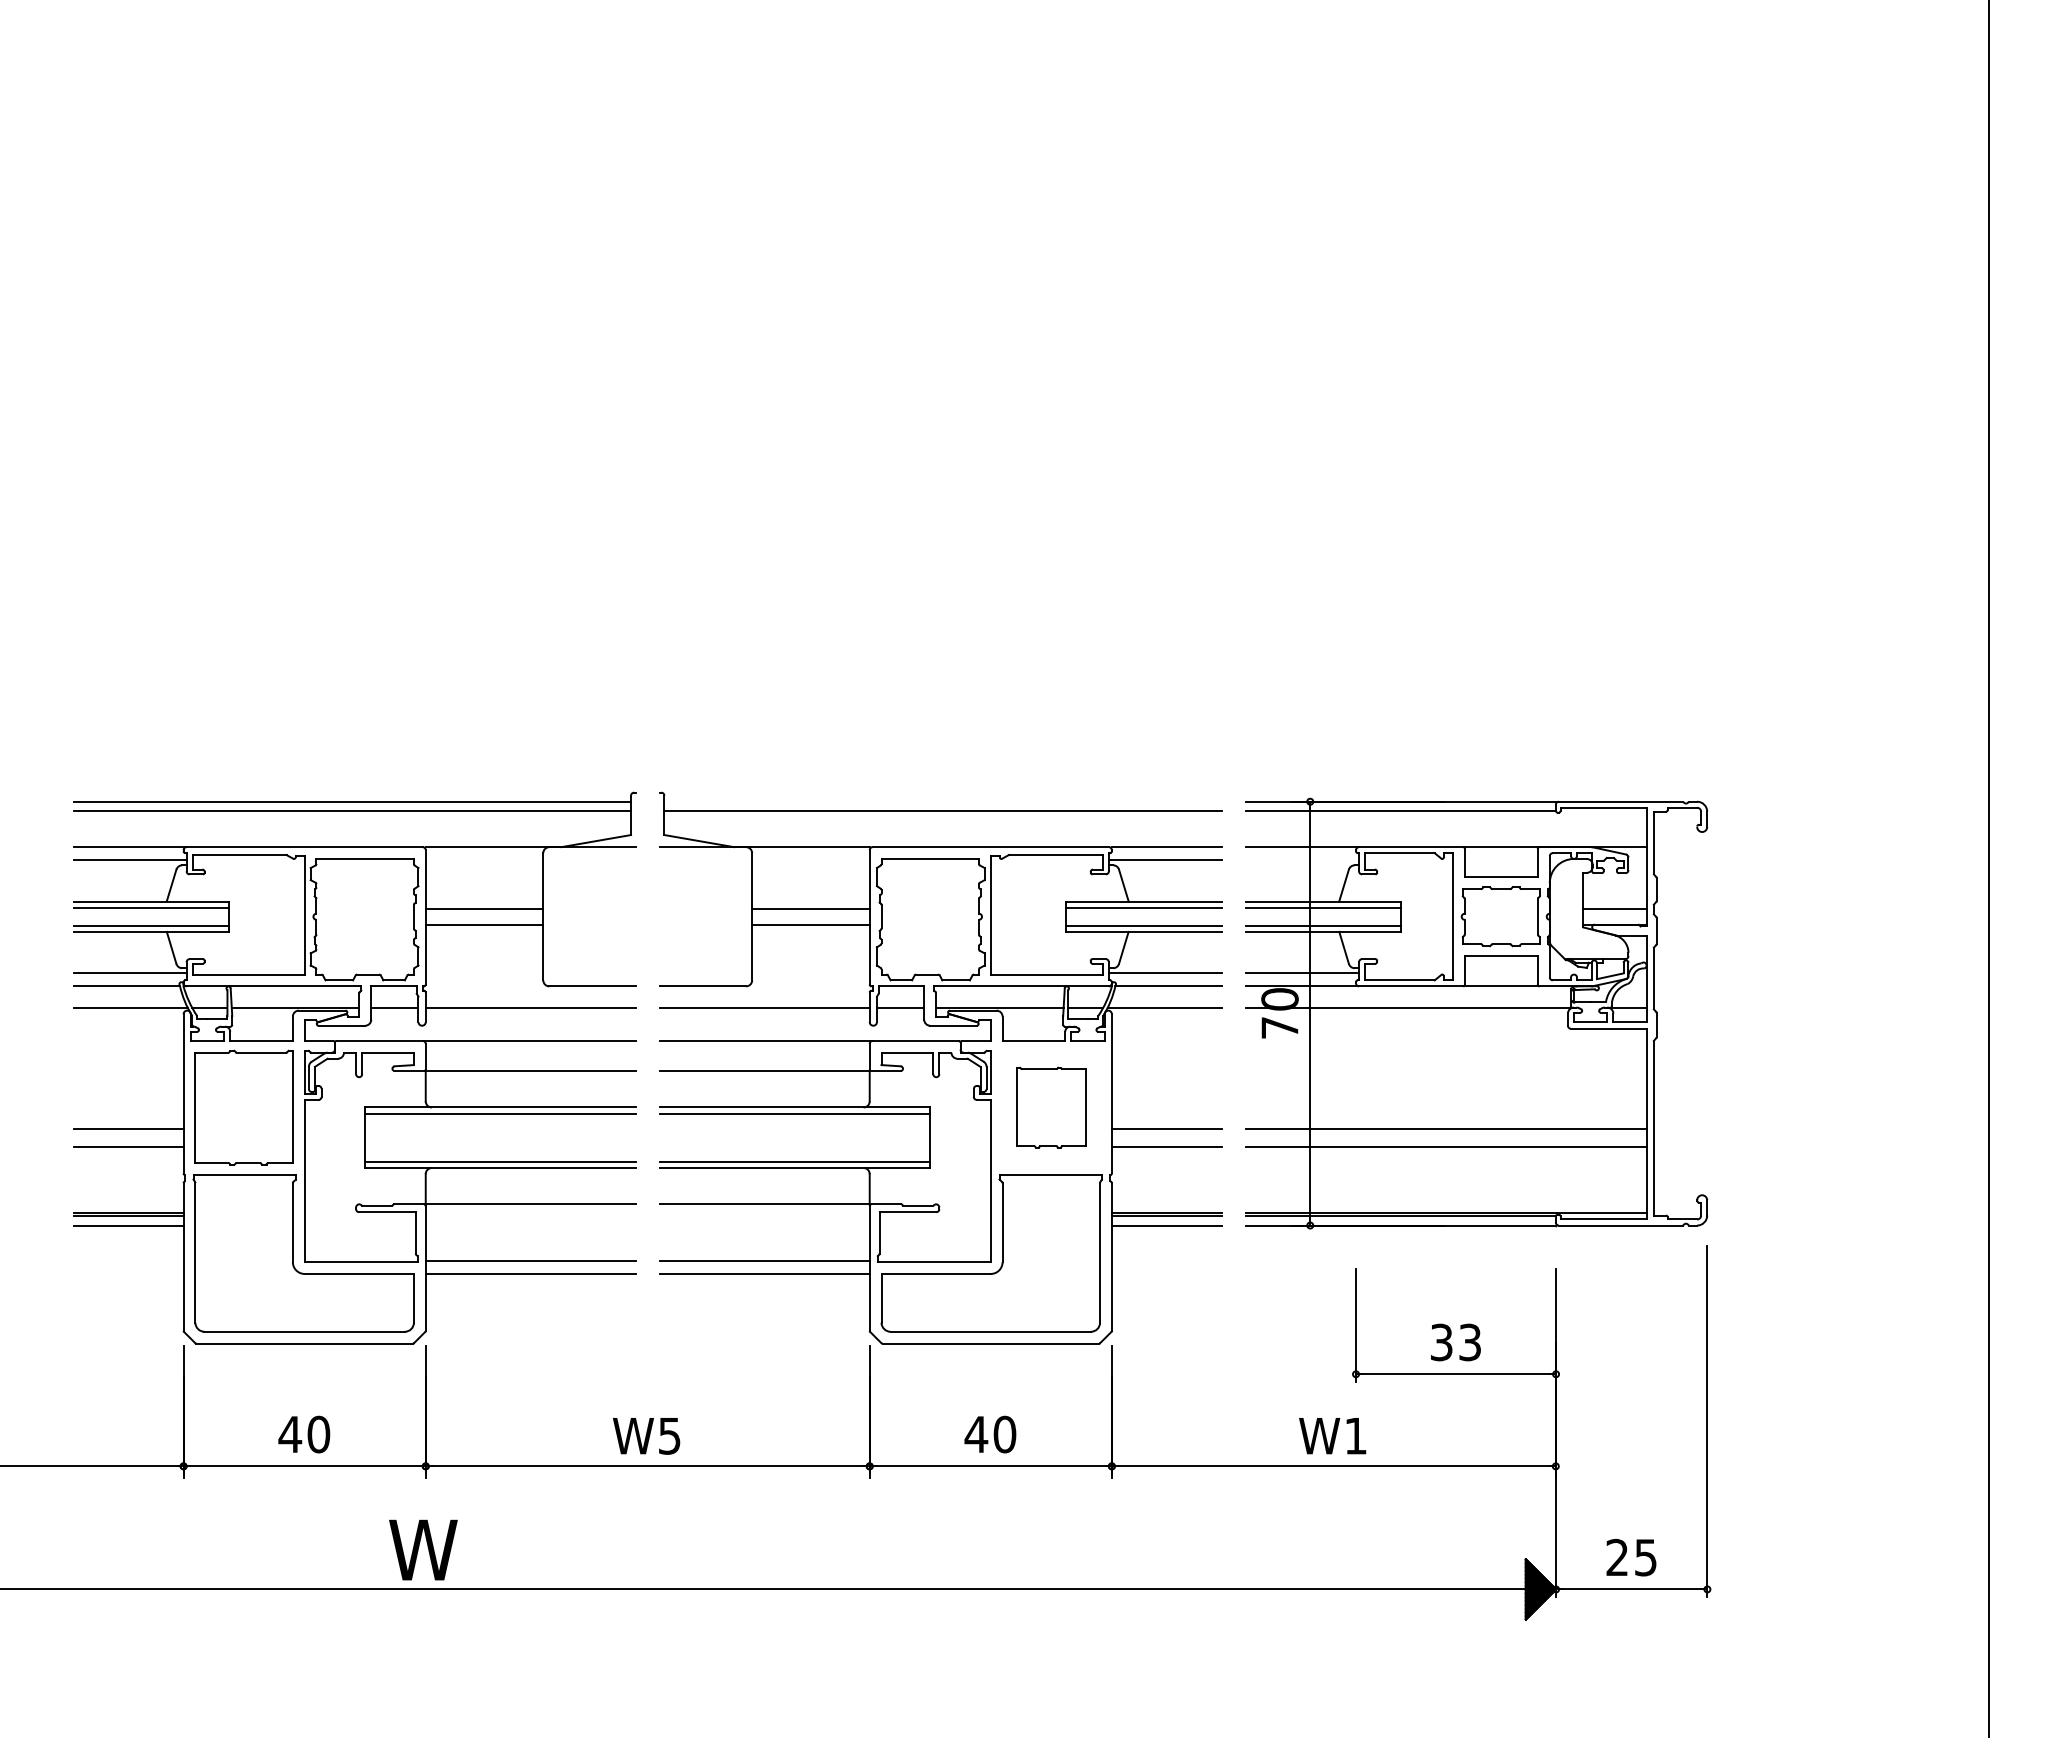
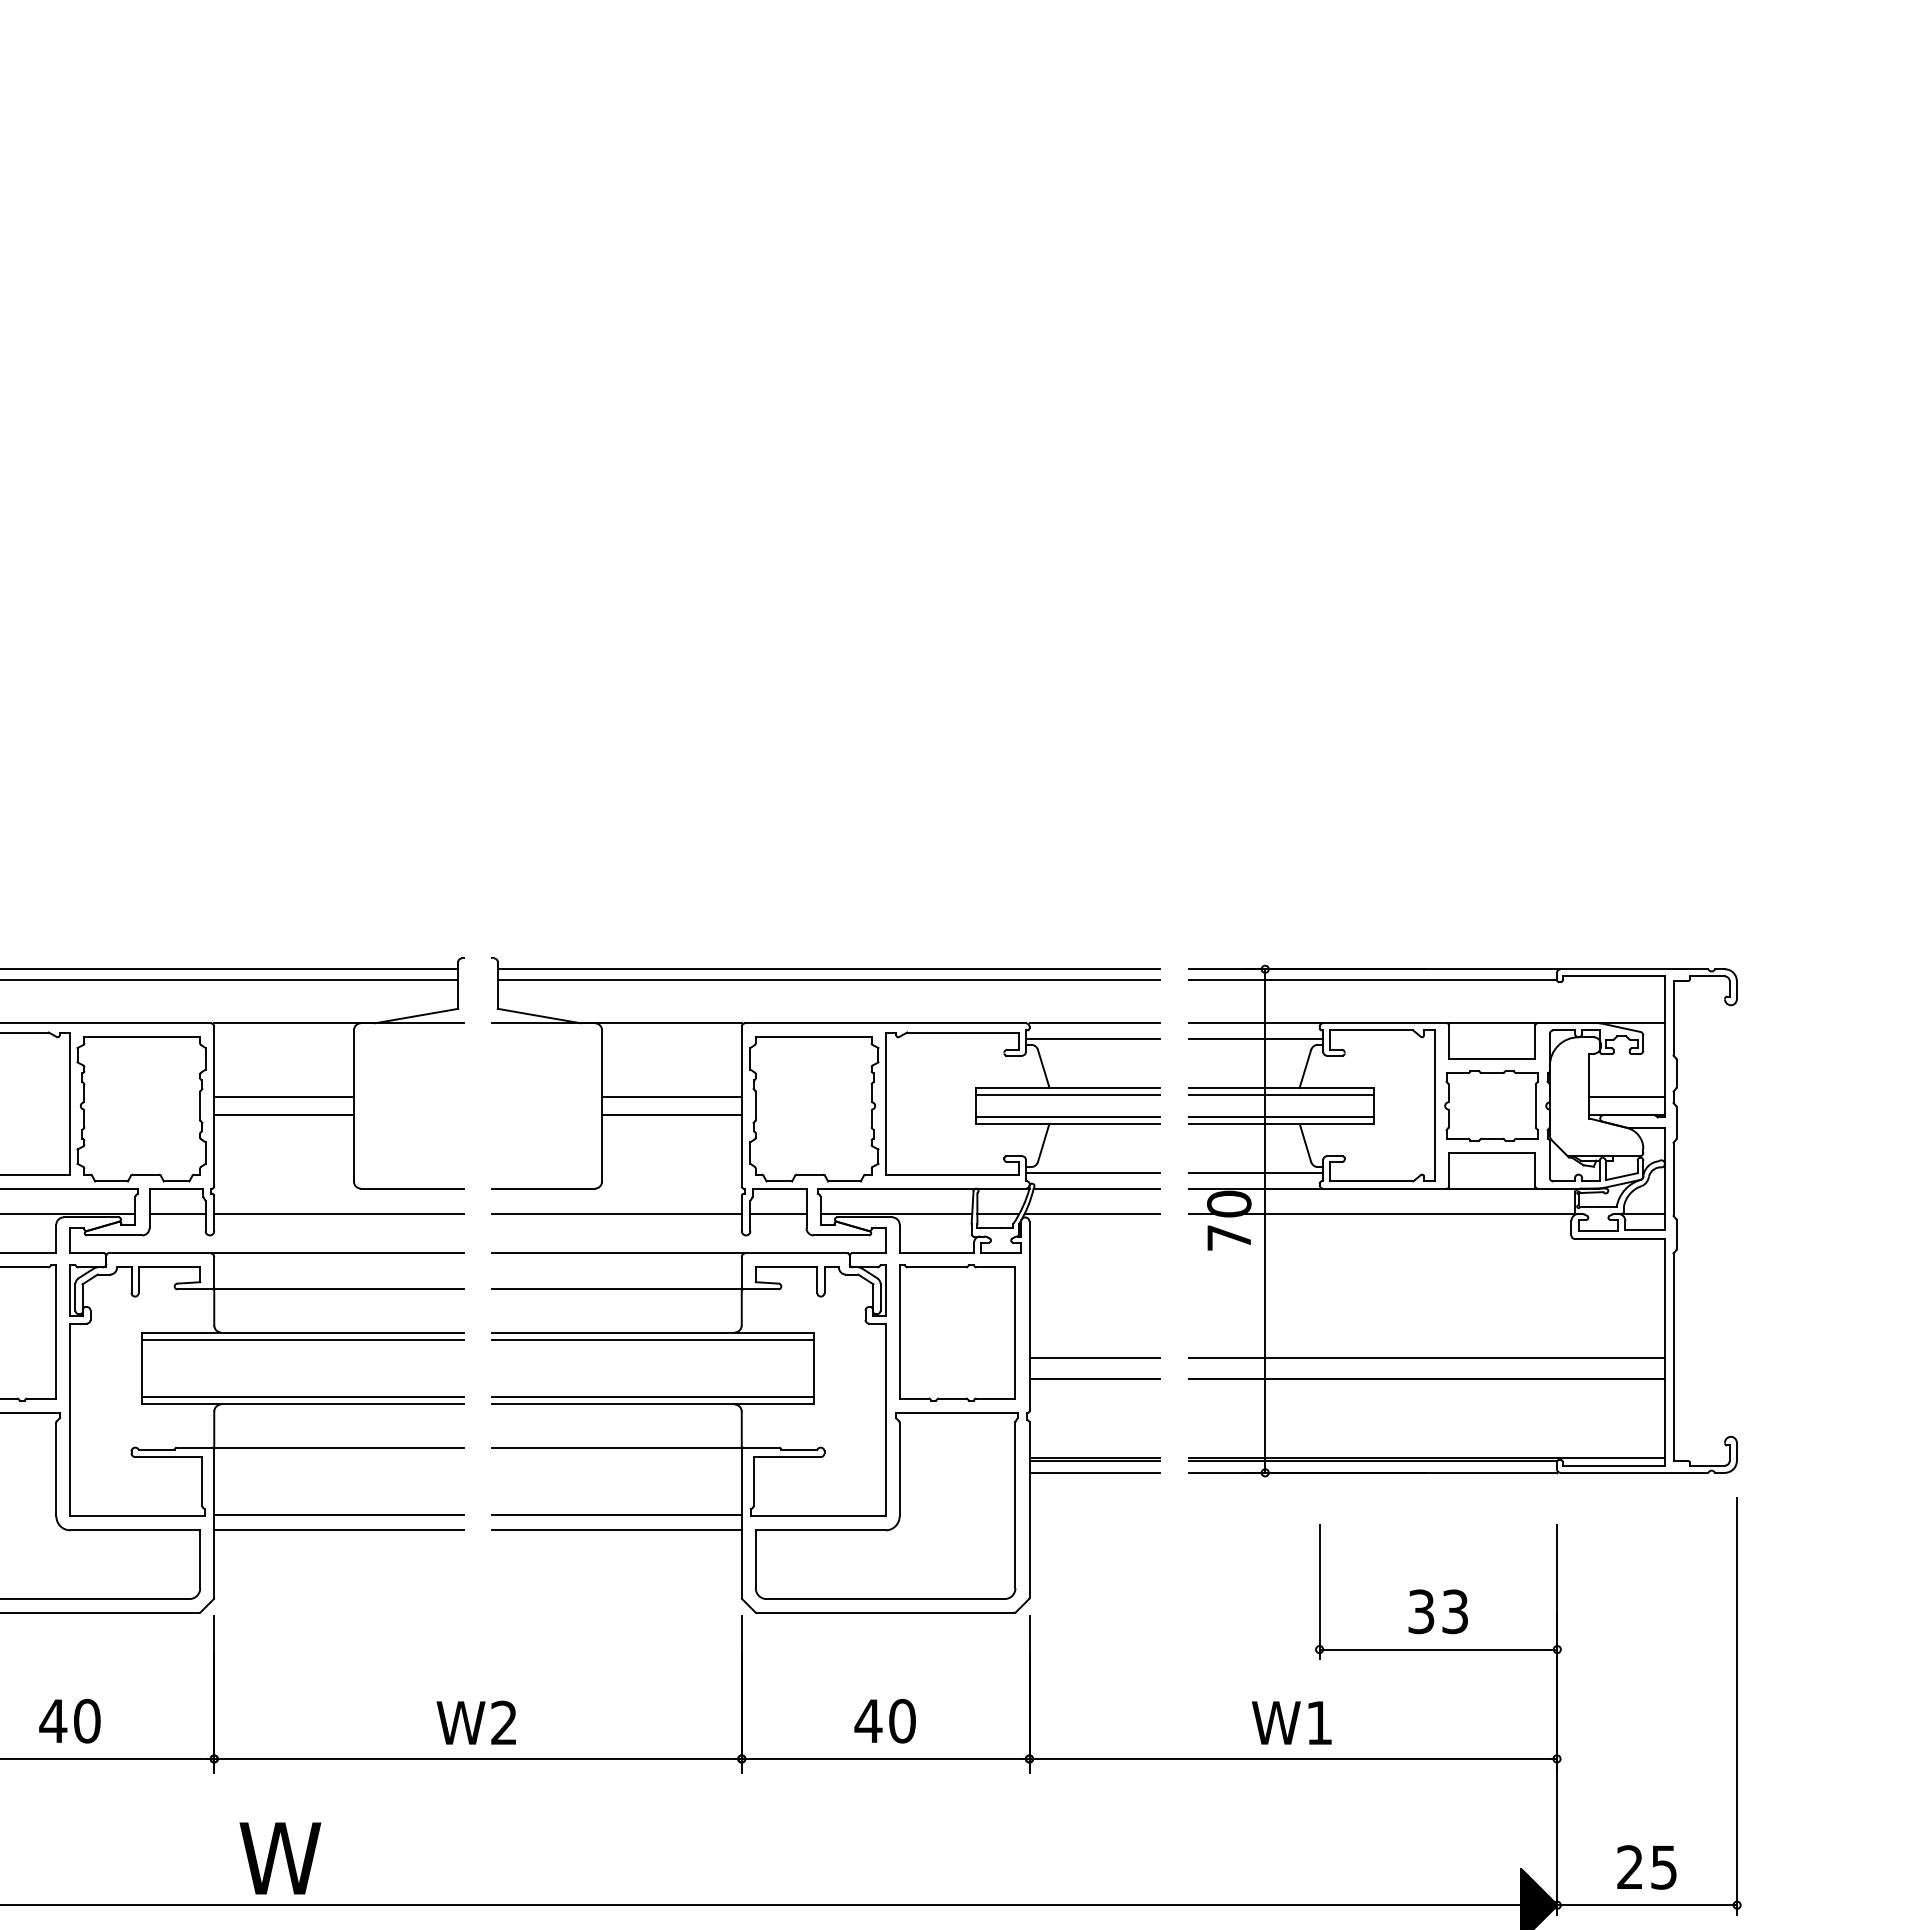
line: (942, 801) -> (828, 968), added
line: (1302, 860) -> (1256, 1039), added
part: (1051, 1107) -> (957, 1332), size x1.43
text: (669, 1435) -> (503, 1722), W5 -> W2
text: (423, 1549) -> (280, 1857), moved

